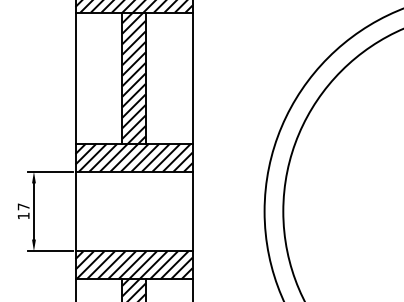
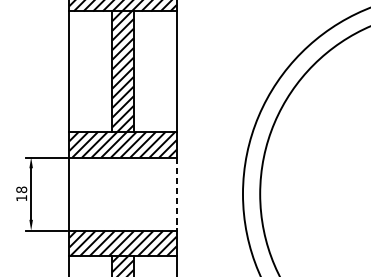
text: (23, 206) -> (21, 189), 17 -> 18
line: (192, 211) -> (176, 194), solid -> dashed

